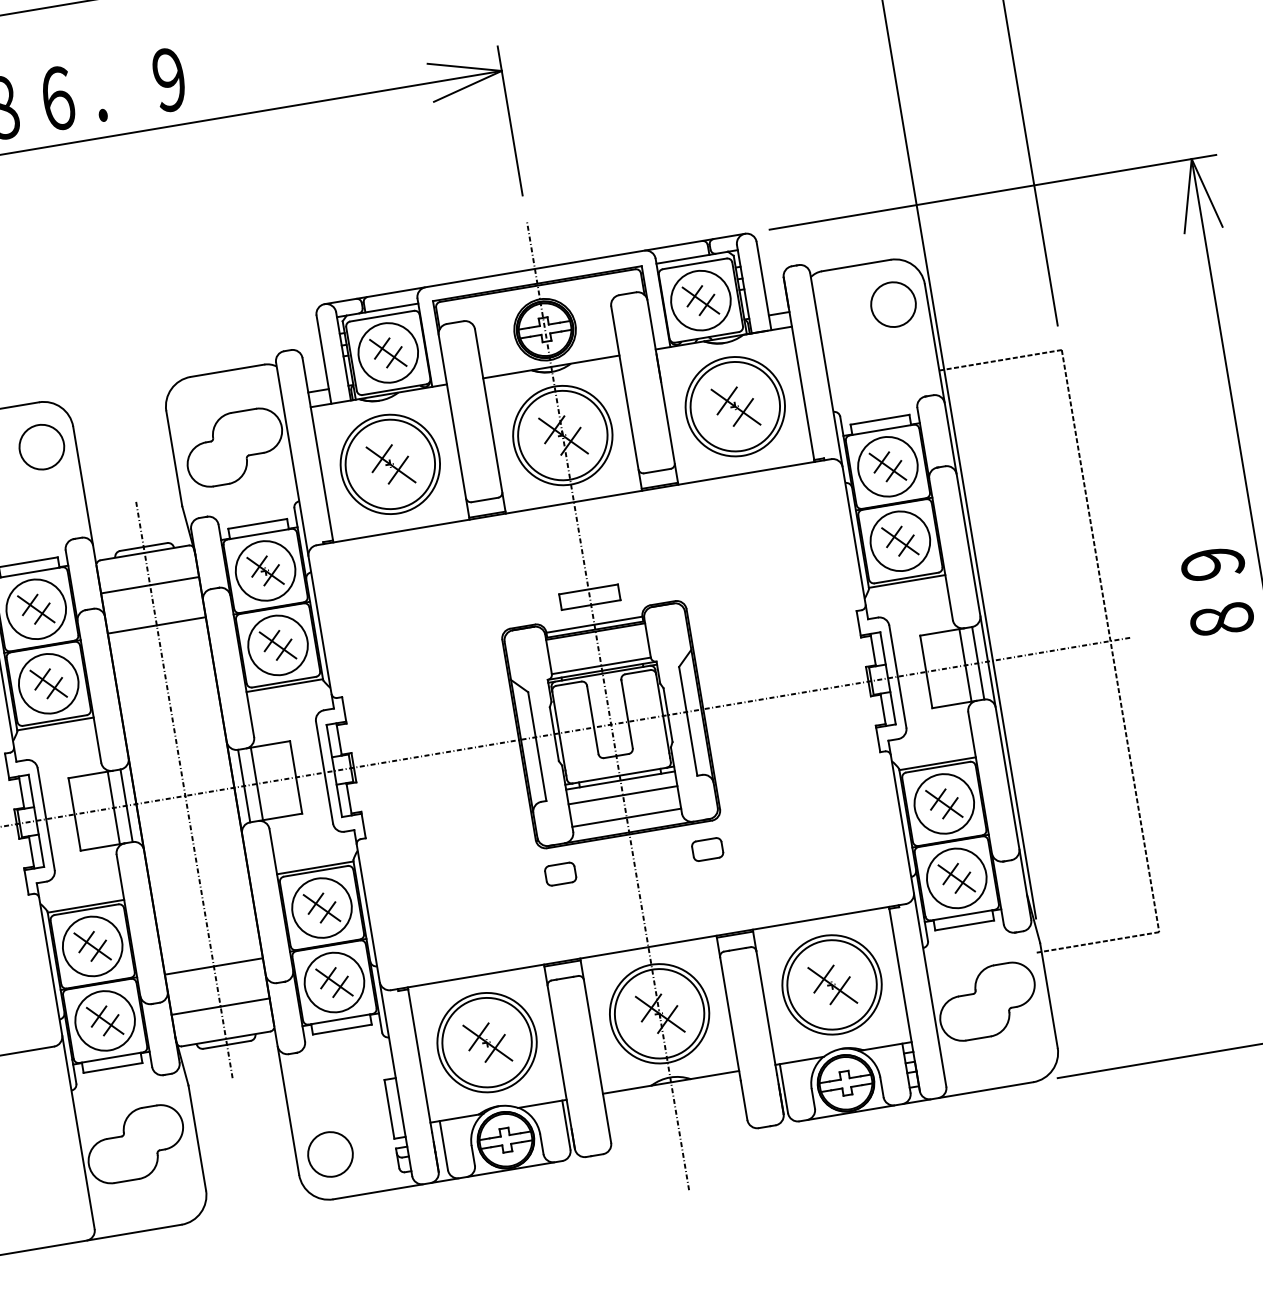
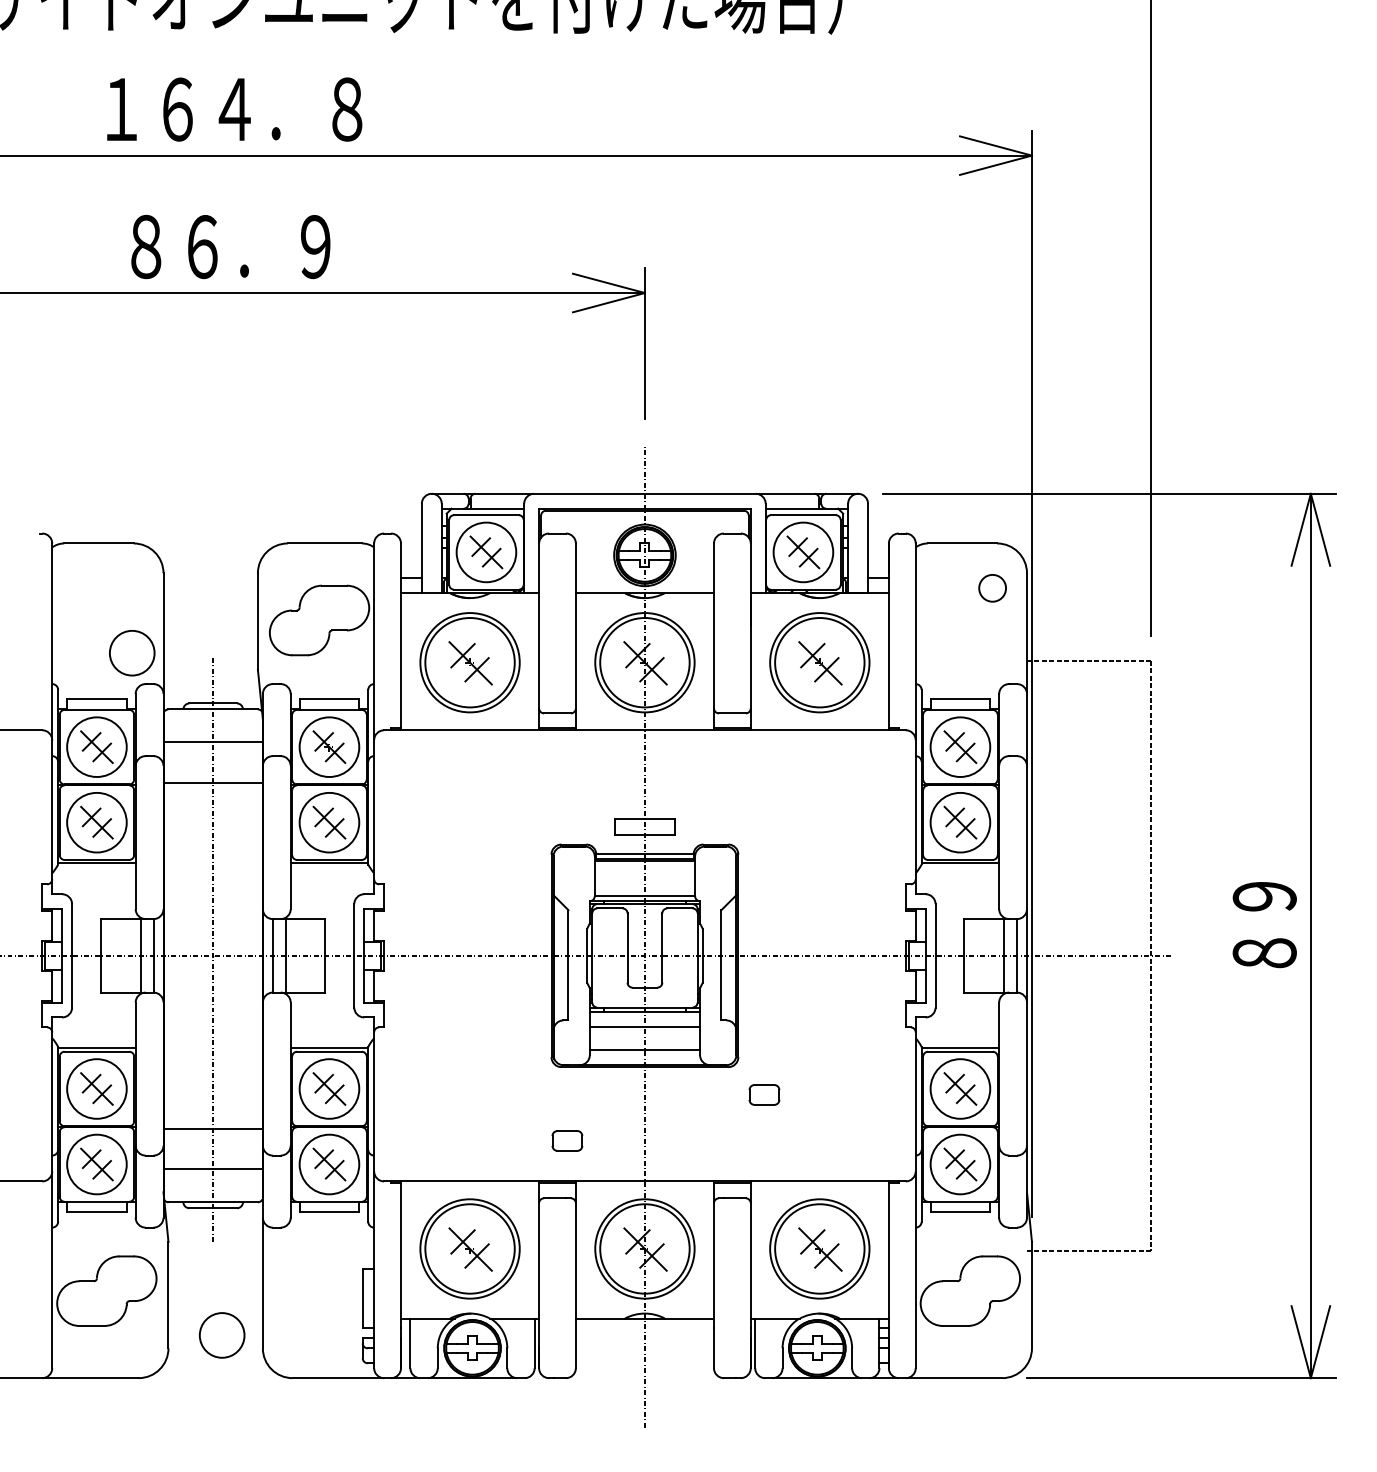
circle: (893, 304) -> (992, 588), size x0.6
circle: (42, 447) -> (132, 653), moved
part: (707, 849) -> (764, 1094), moved
part: (560, 873) -> (567, 1140), moved
circle: (329, 1154) -> (221, 1335), moved

